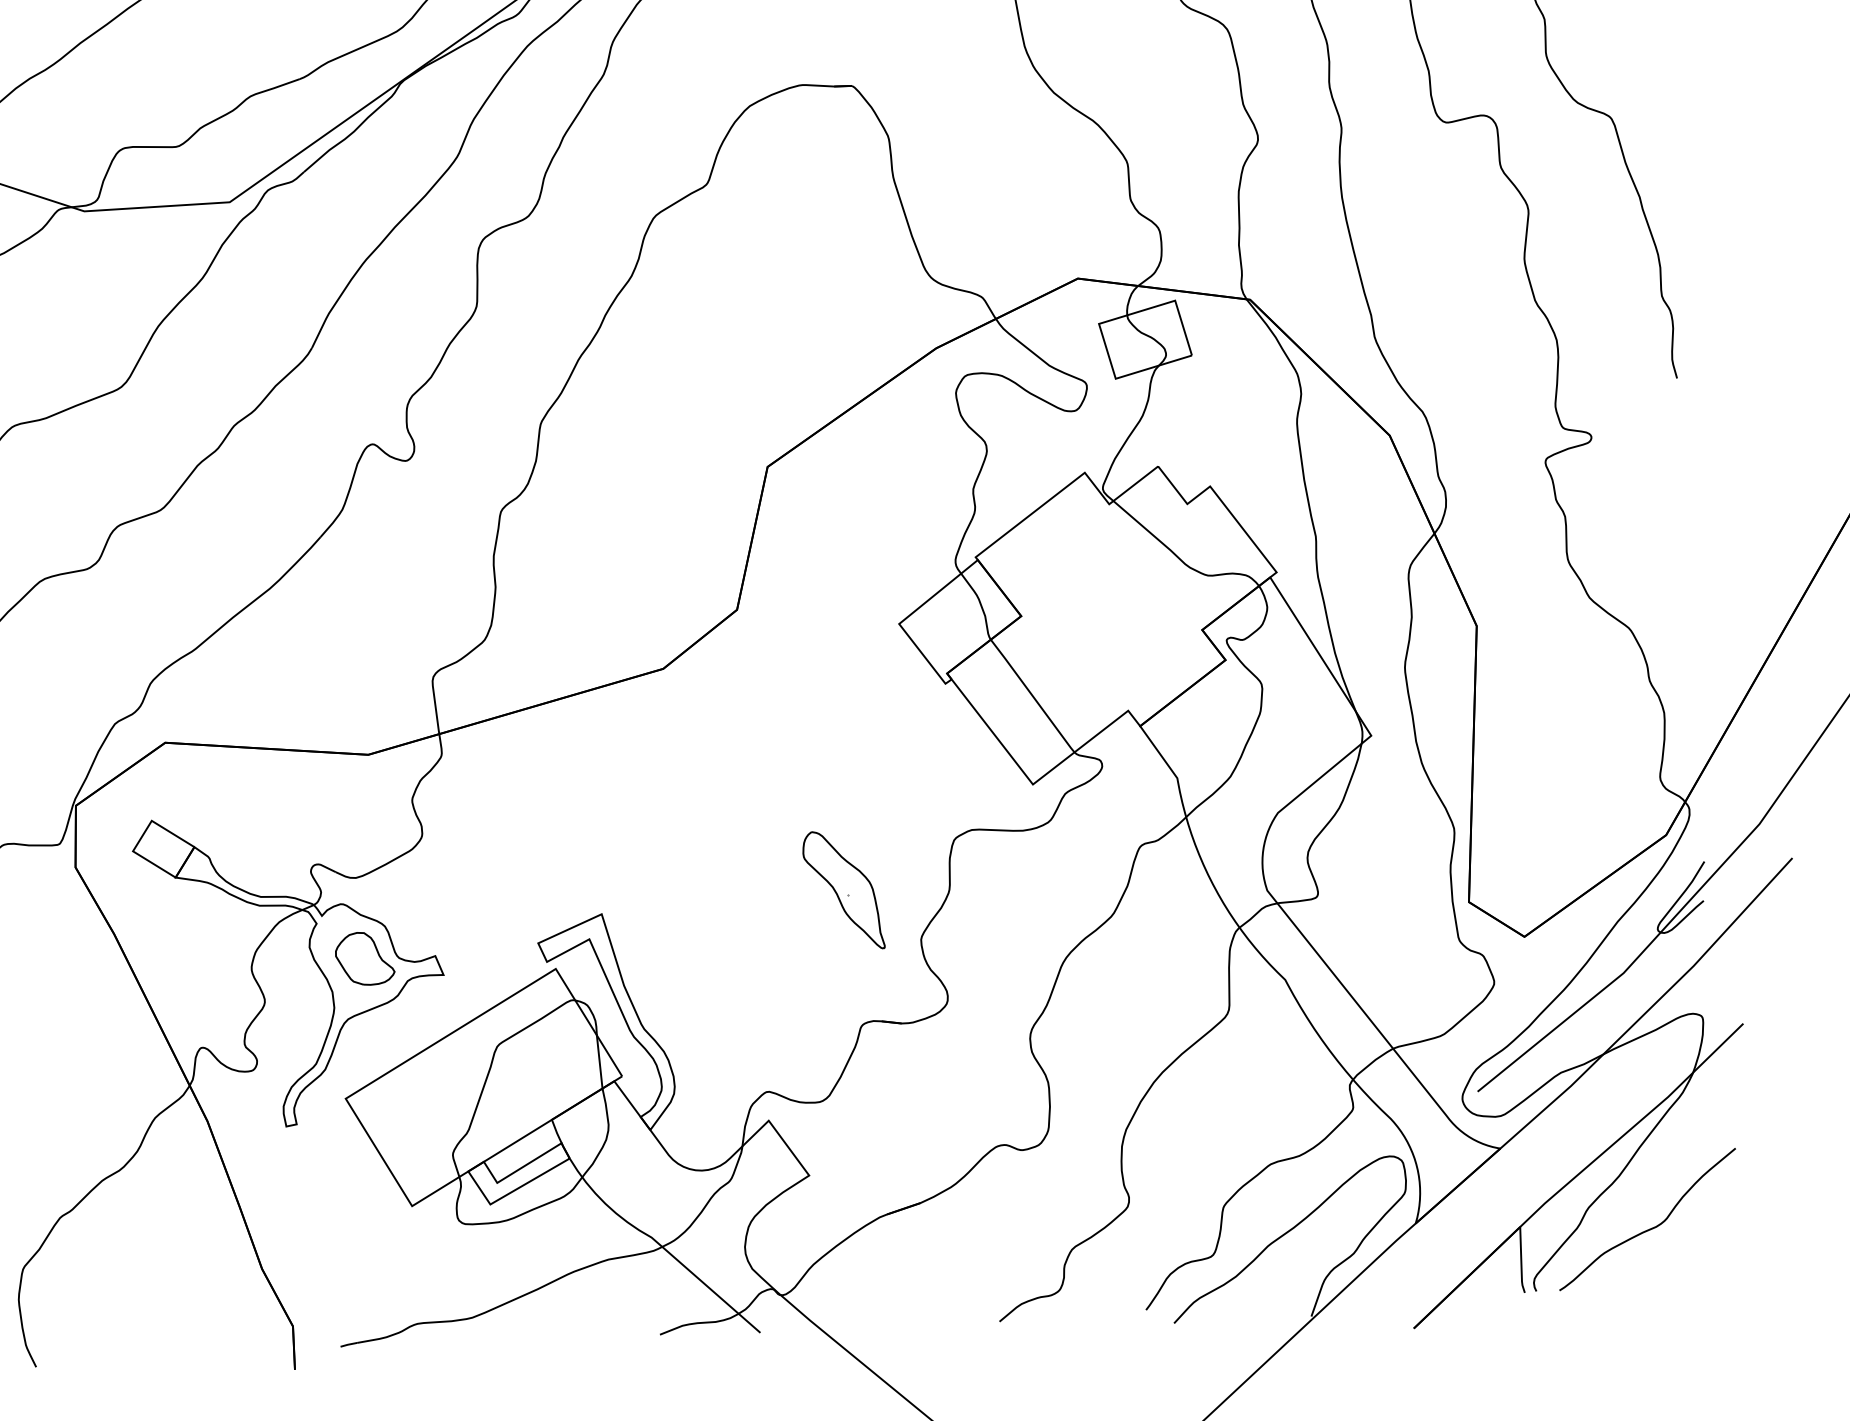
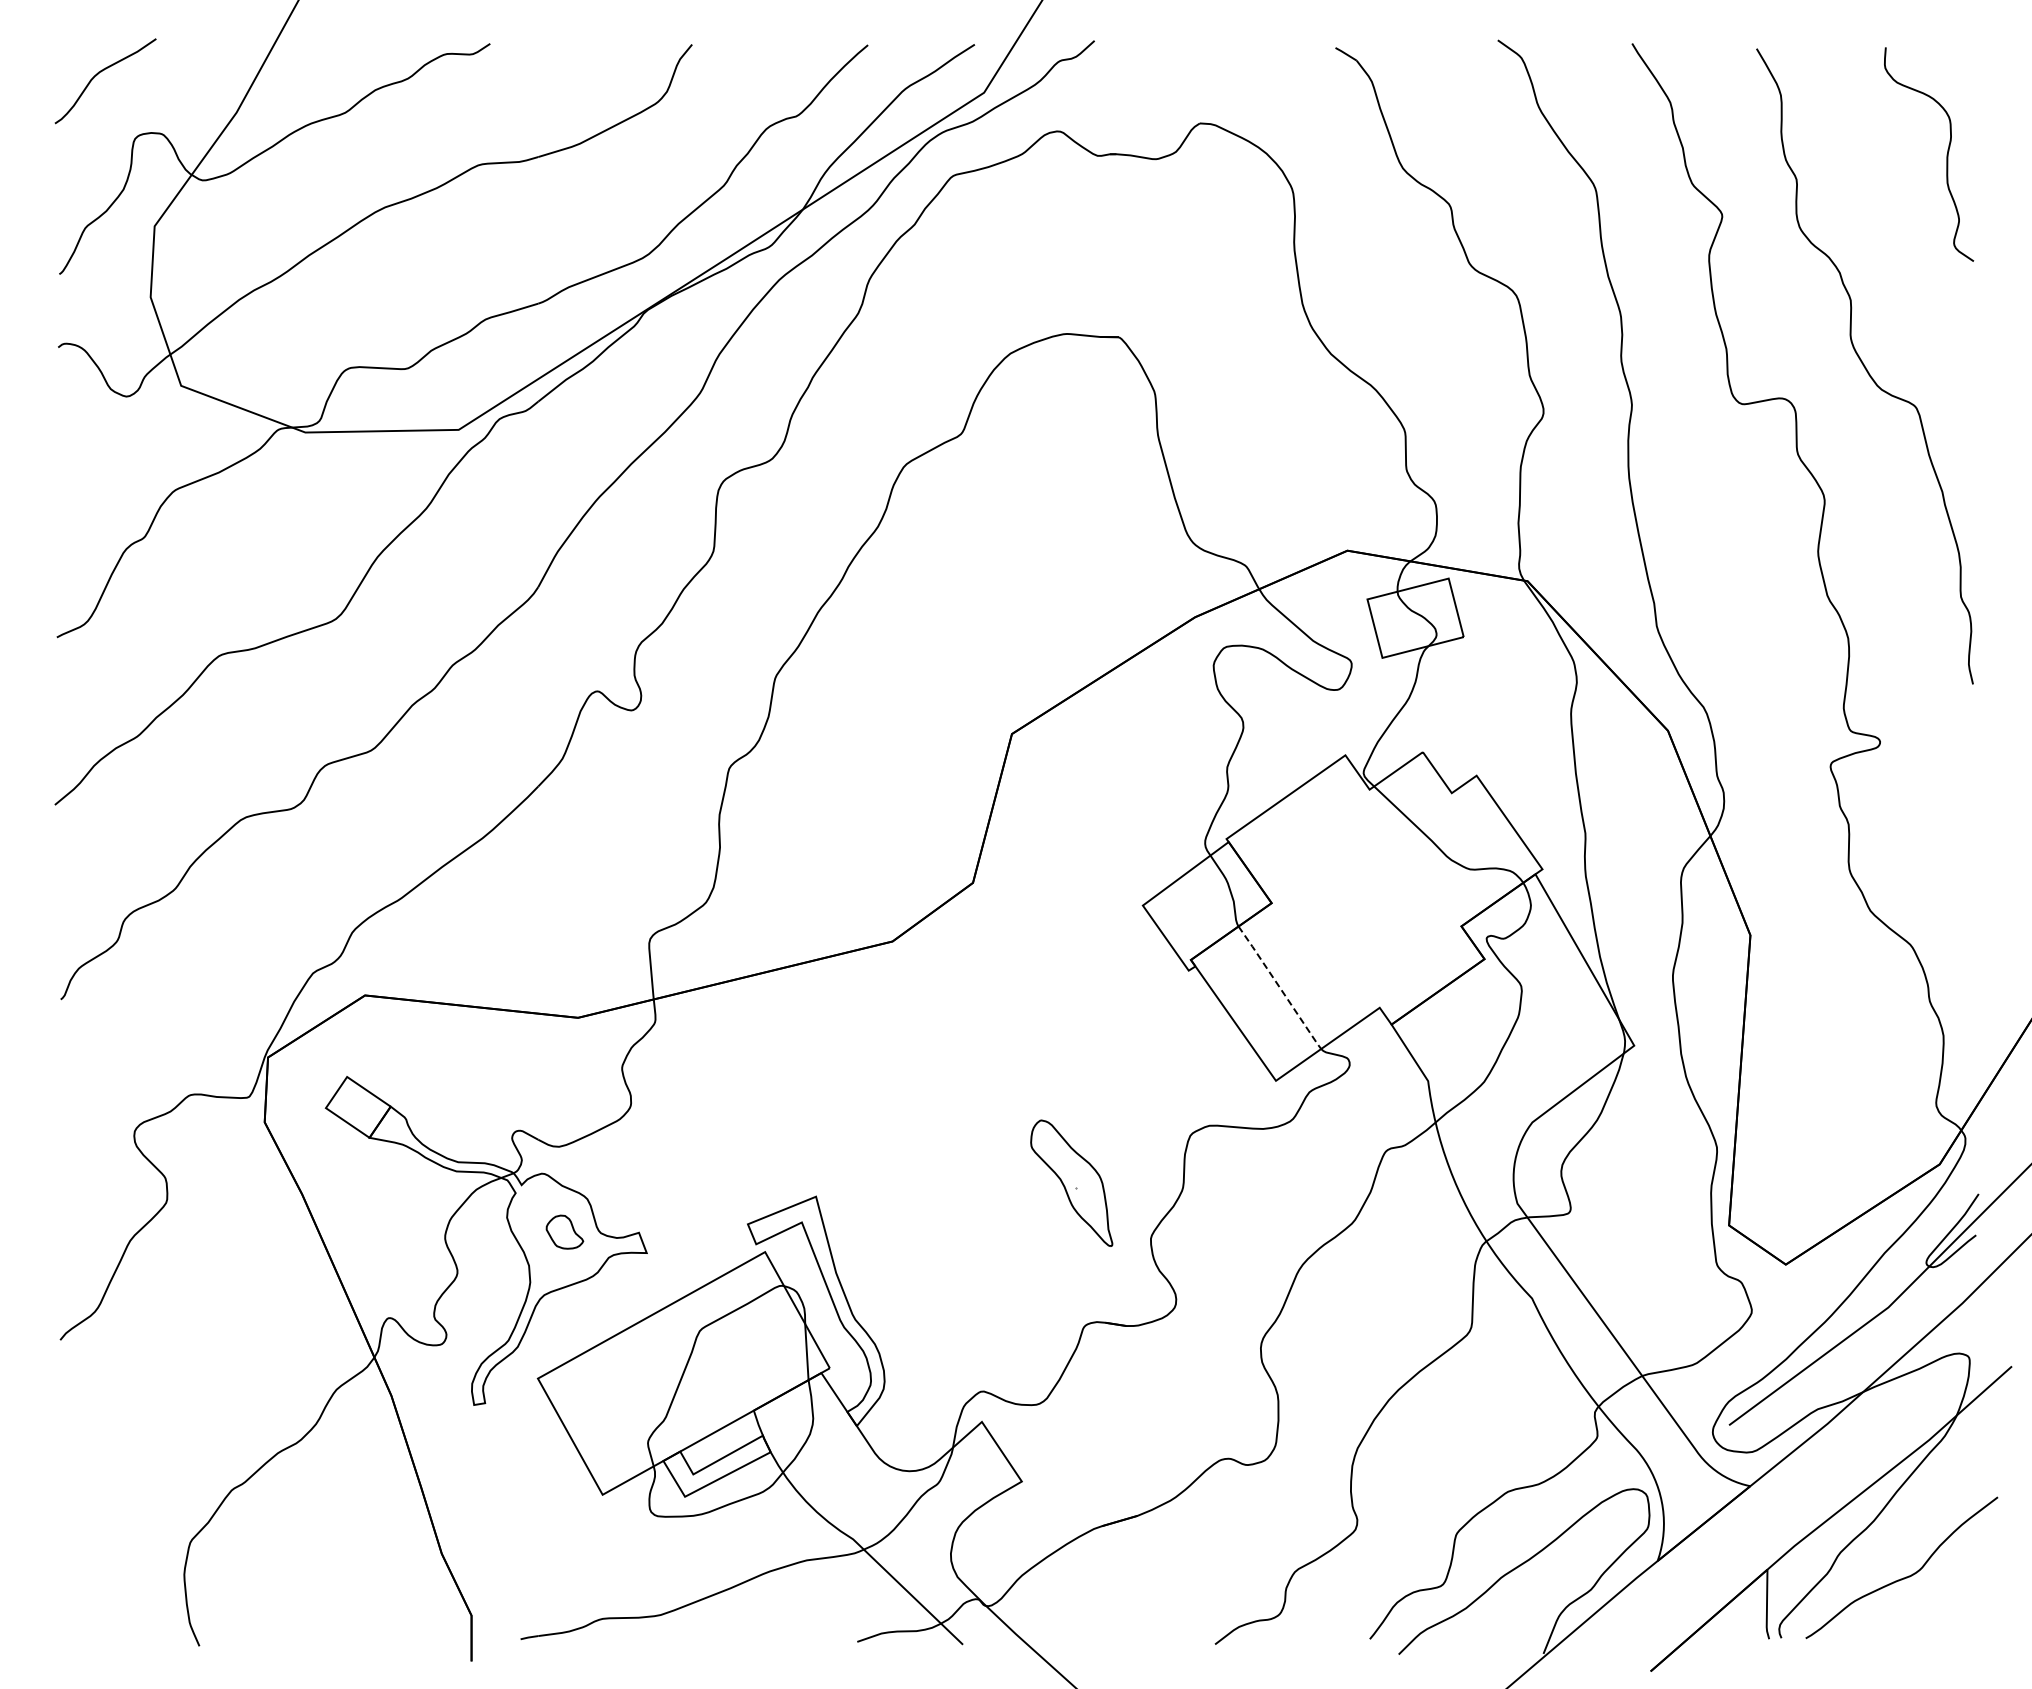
line: (1033, 696) -> (1280, 988), solid -> dashed
part: (364, 958) -> (564, 1231), size x0.6

